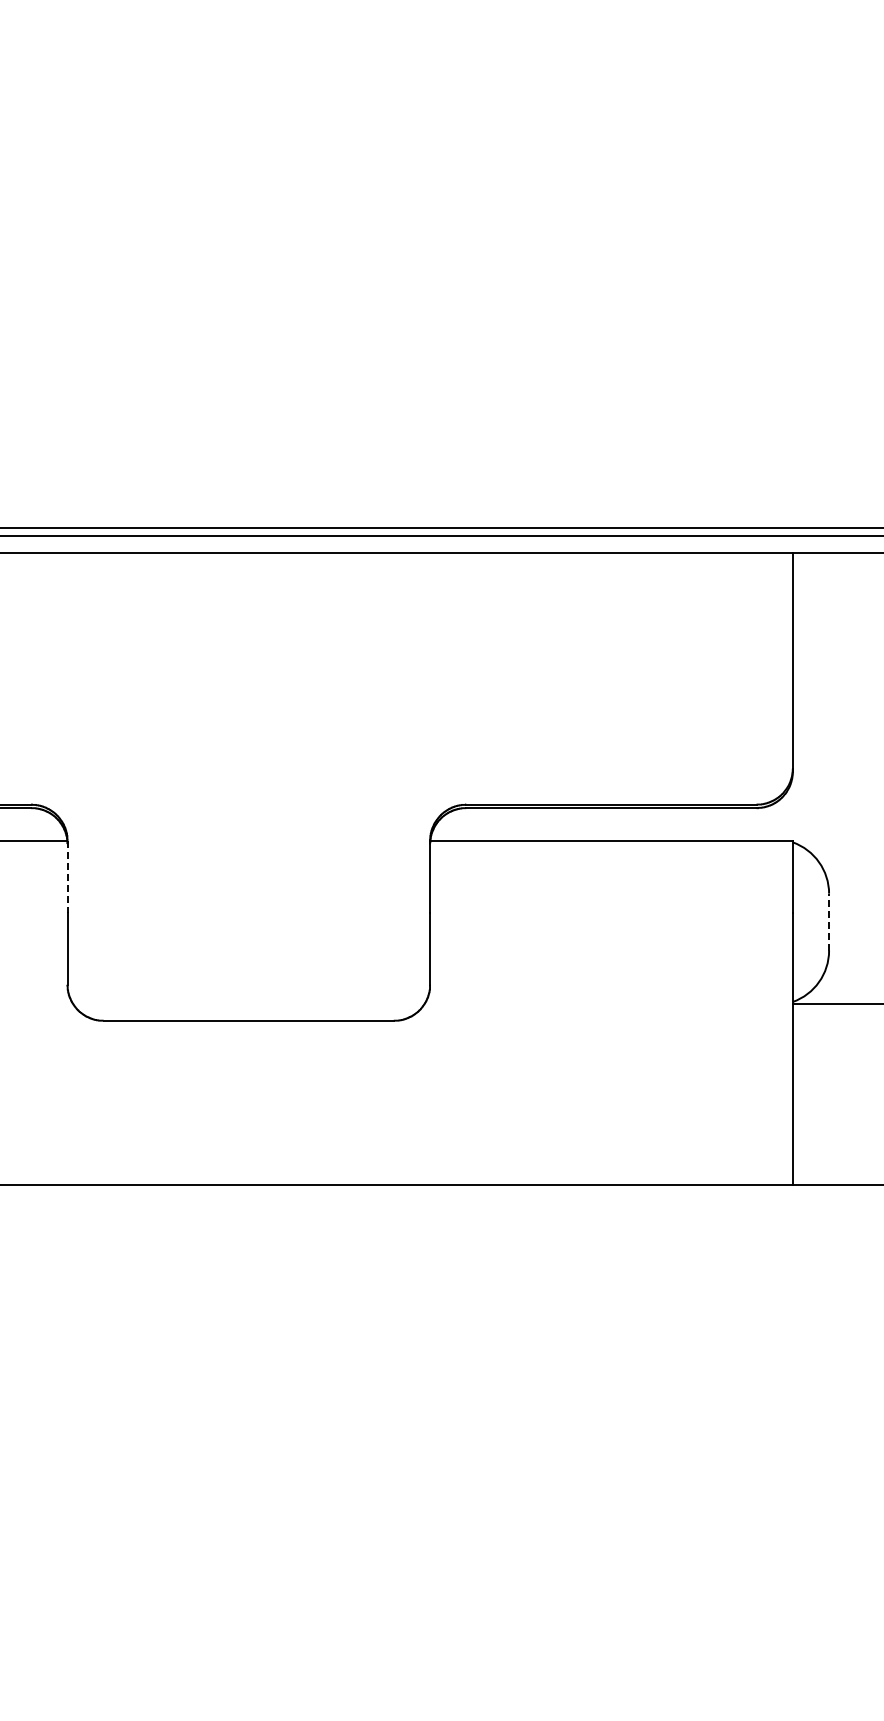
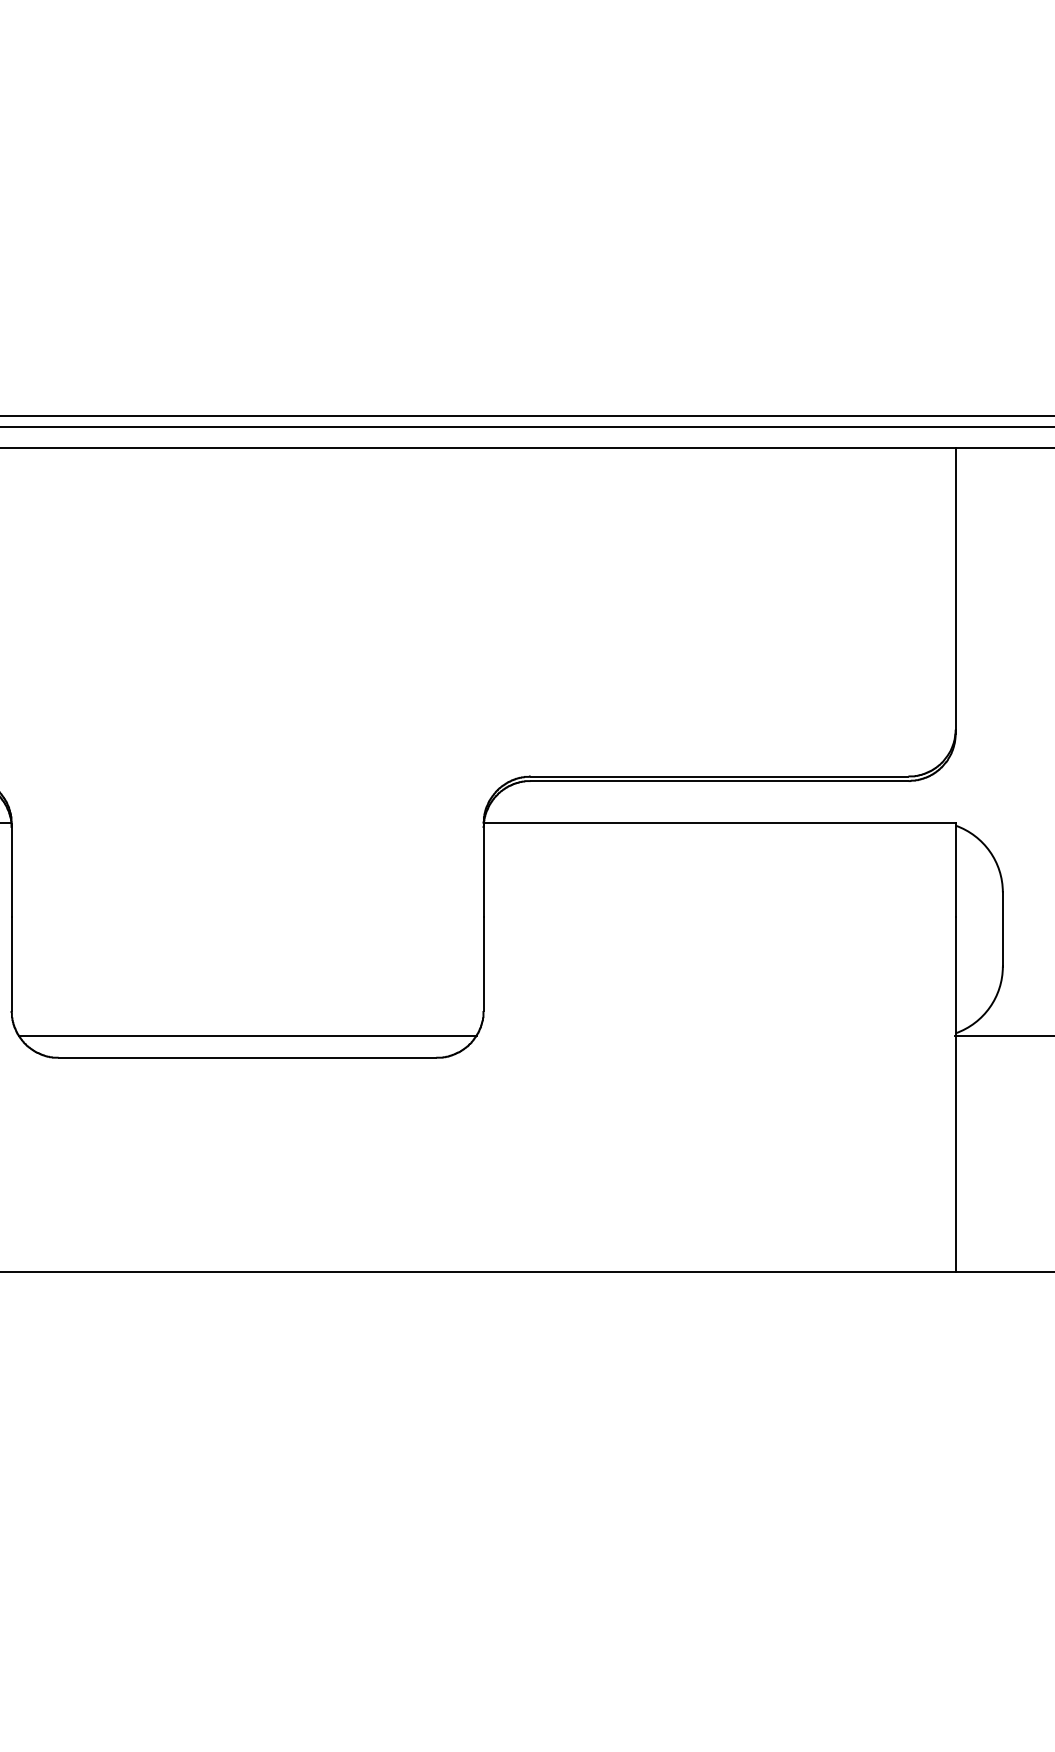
line: (67, 877) -> (11, 871), dashed -> solid
line: (829, 921) -> (1003, 928), dashed -> solid
line: (248, 1003) -> (247, 1035), added

